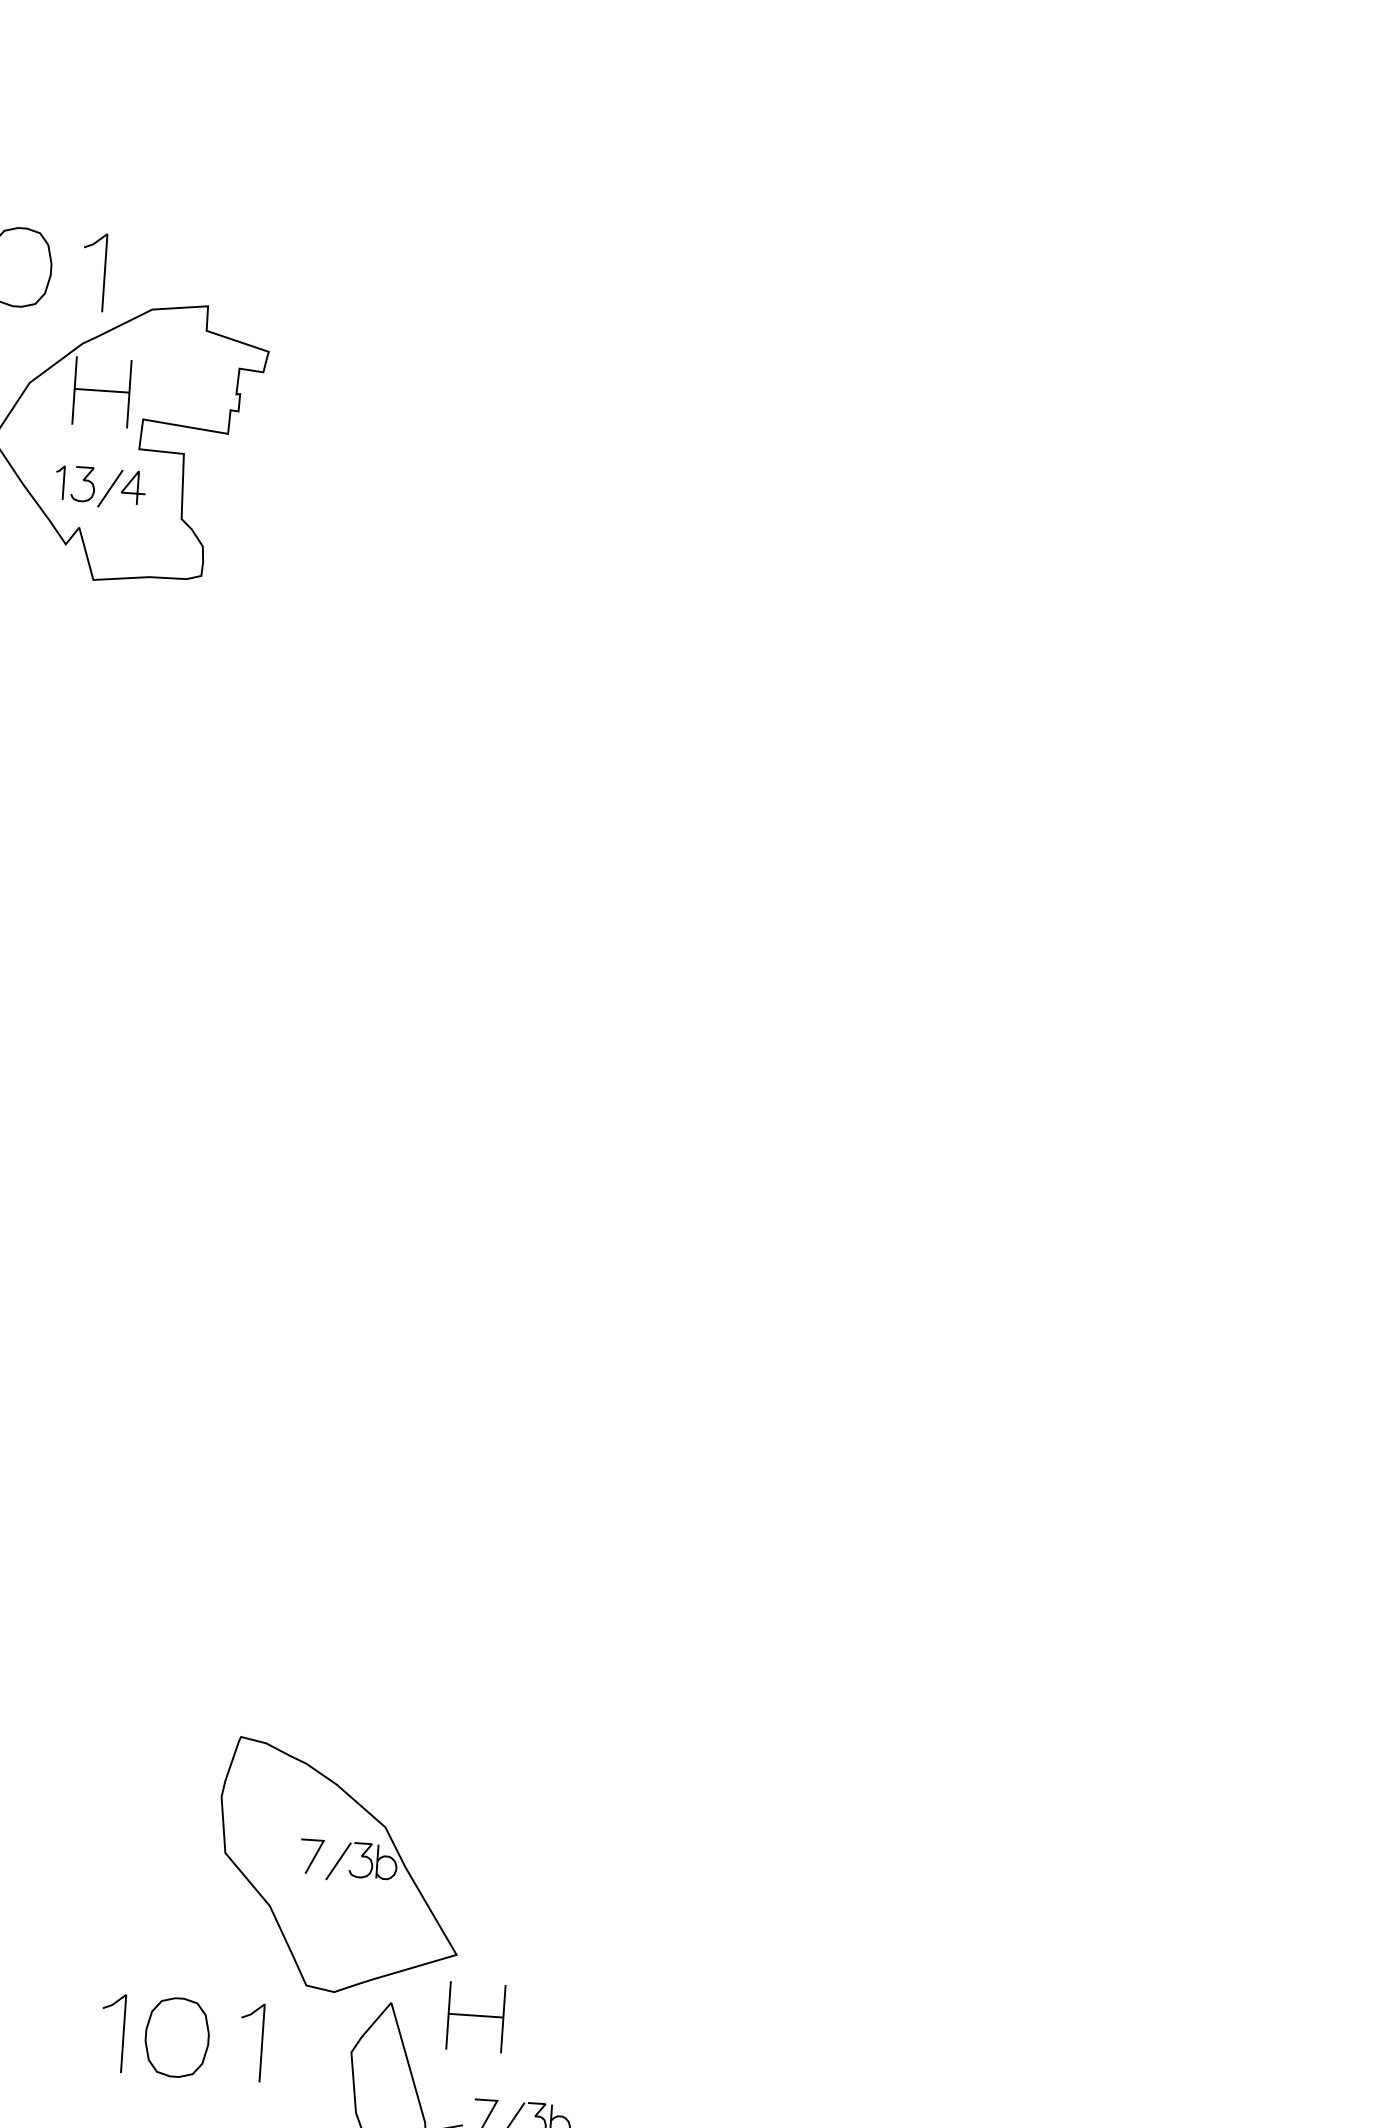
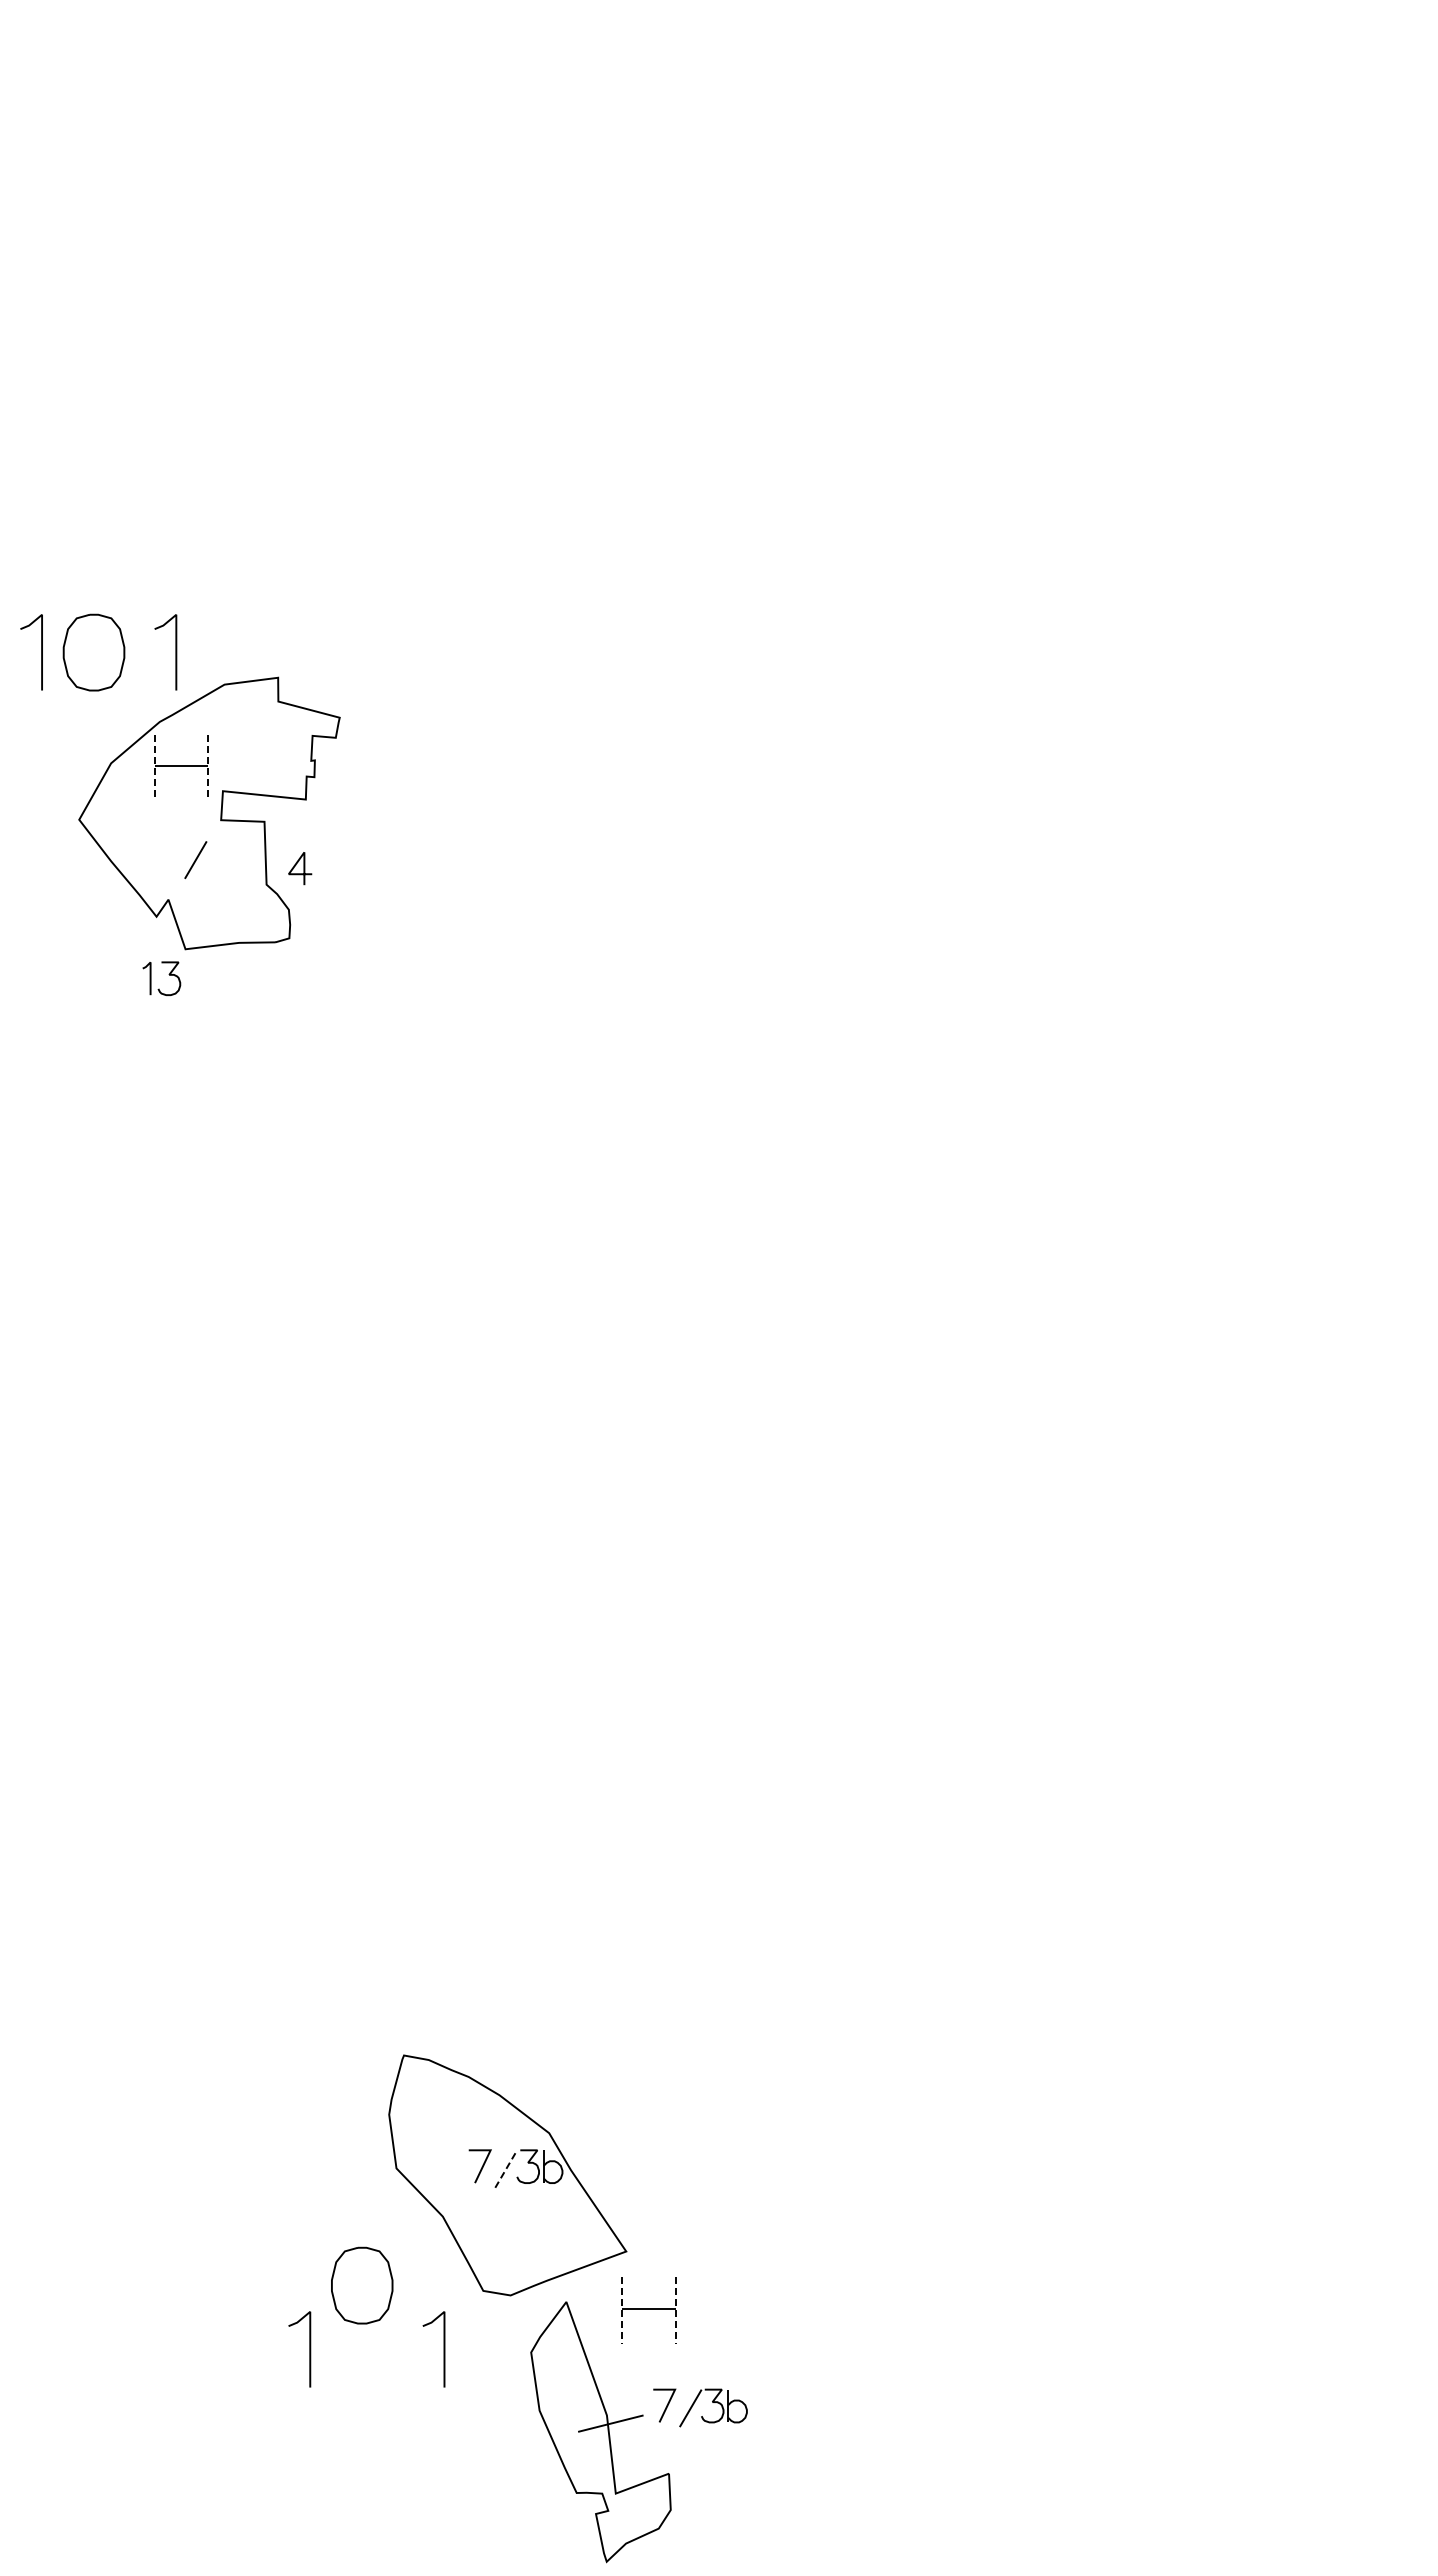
line: (74, 391) -> (154, 768), solid -> dashed
line: (128, 394) -> (207, 768), solid -> dashed
part: (82, 479) -> (168, 974), moved
line: (136, 487) -> (303, 868), moved
line: (338, 1861) -> (506, 2169), solid -> dashed
line: (448, 2015) -> (622, 2310), solid -> dashed
line: (503, 2019) -> (675, 2310), solid -> dashed
part: (177, 2037) -> (362, 2285), moved

